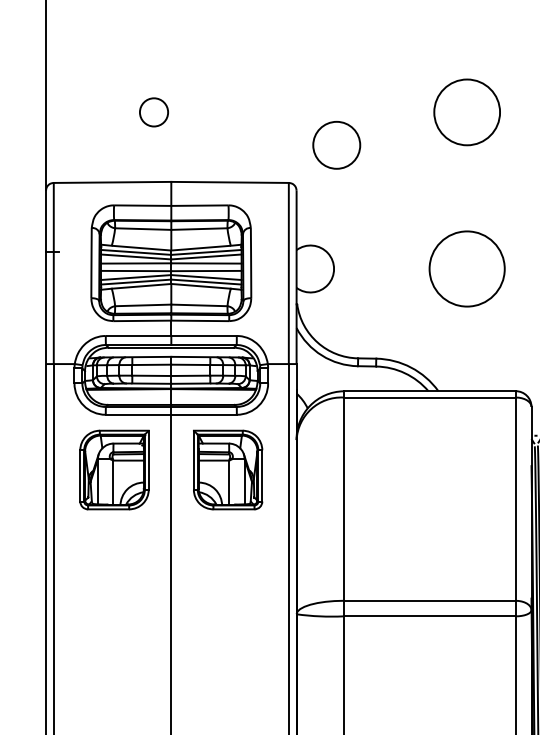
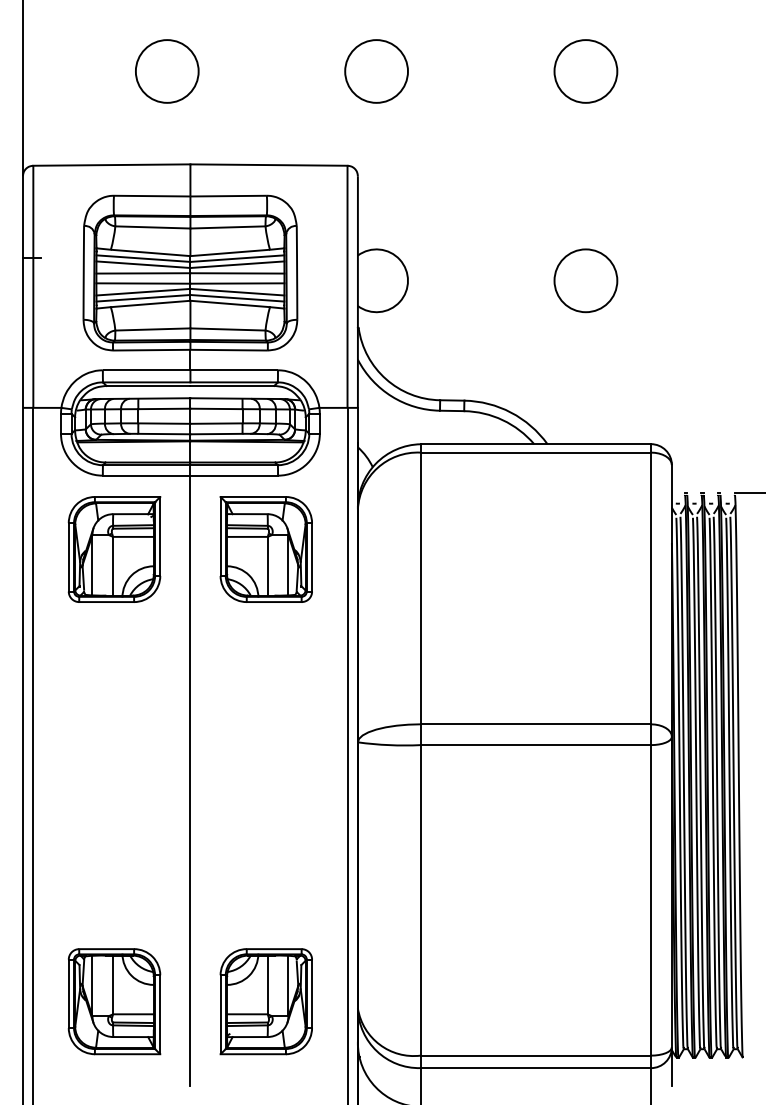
circle: (154, 112) -> (167, 71), size x1.67
circle: (466, 112) -> (585, 71), size x0.71
circle: (336, 145) -> (376, 71), moved
circle: (466, 268) -> (585, 280), size x0.62

